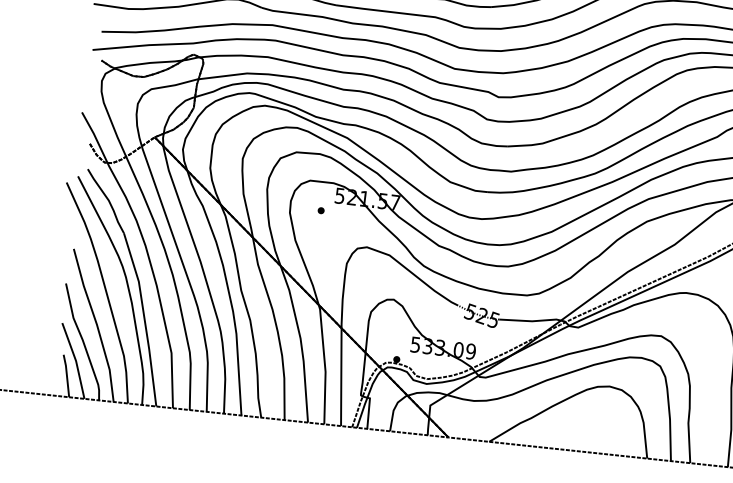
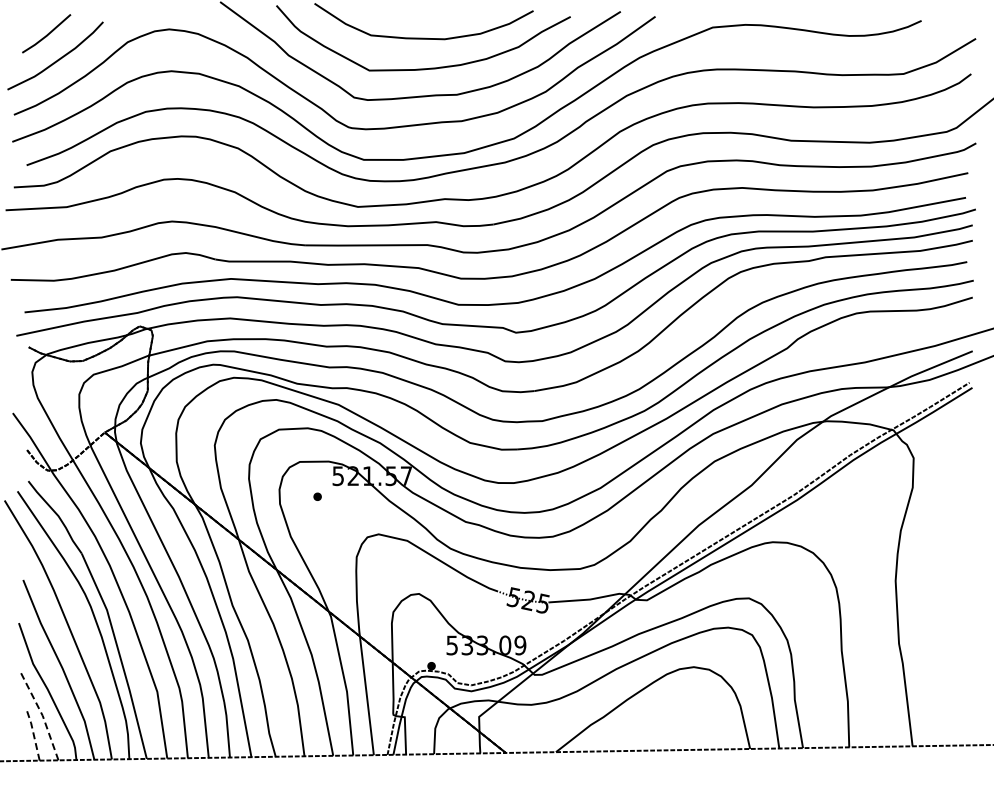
line: (76, 360) -> (42, 714), solid -> dashed
line: (66, 375) -> (33, 734), solid -> dashed

